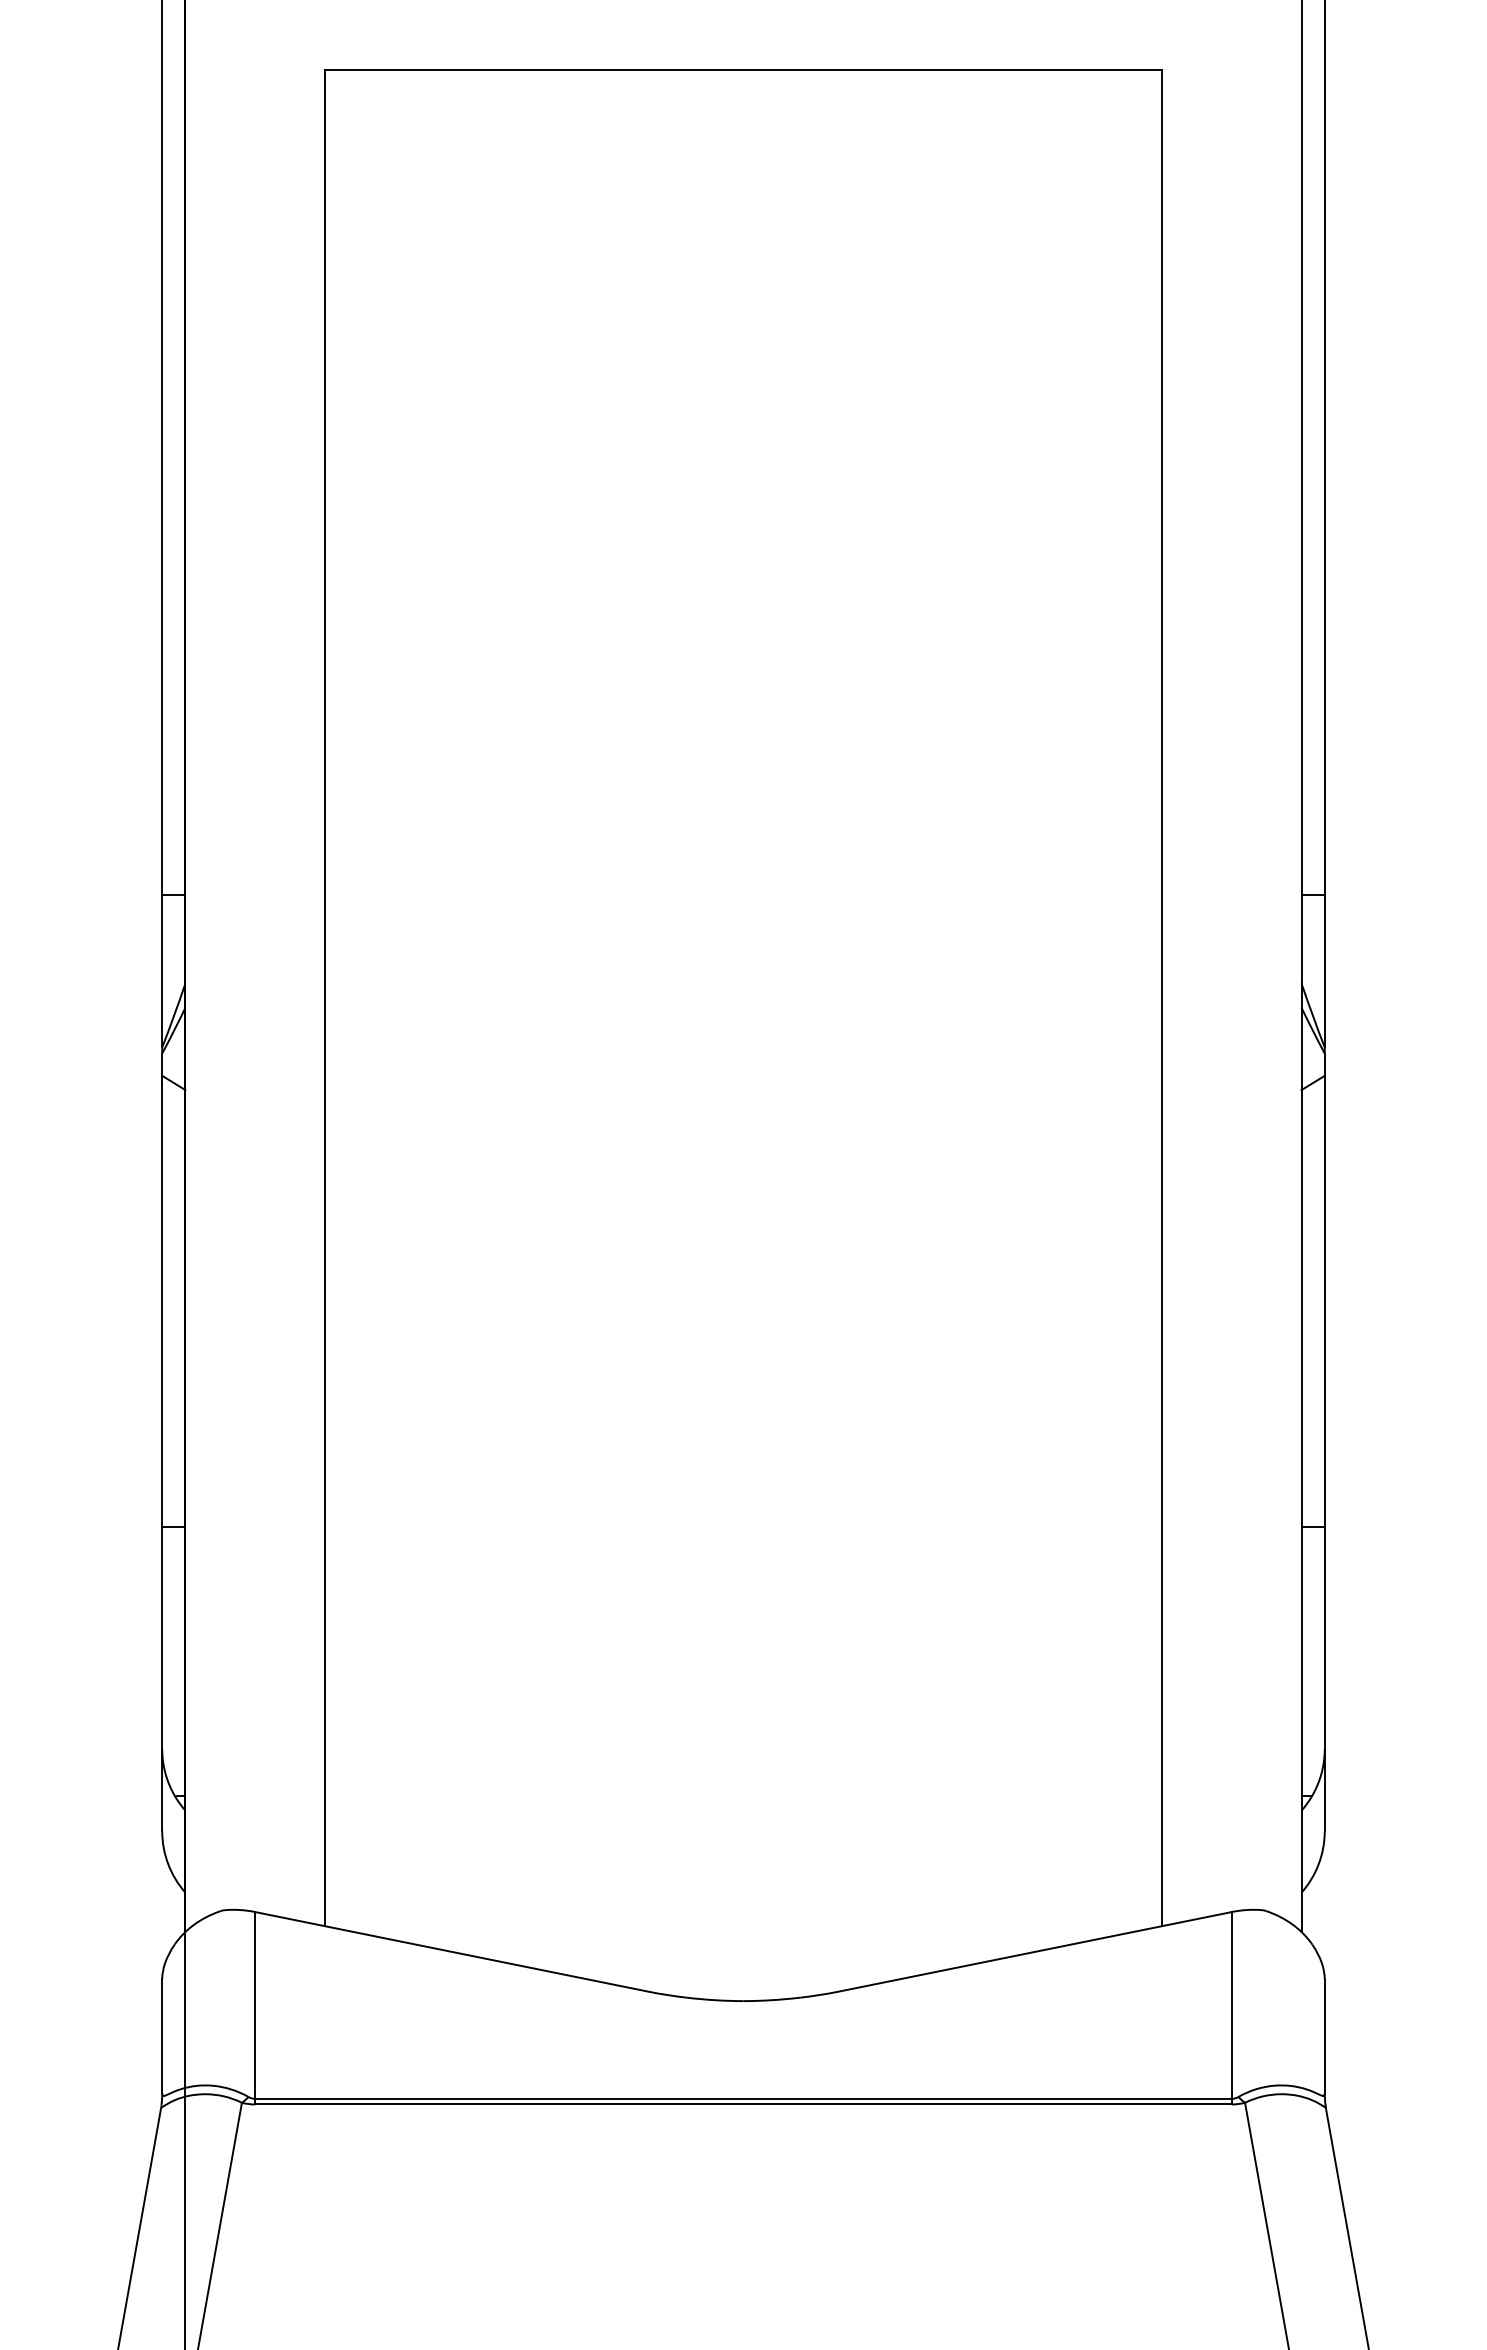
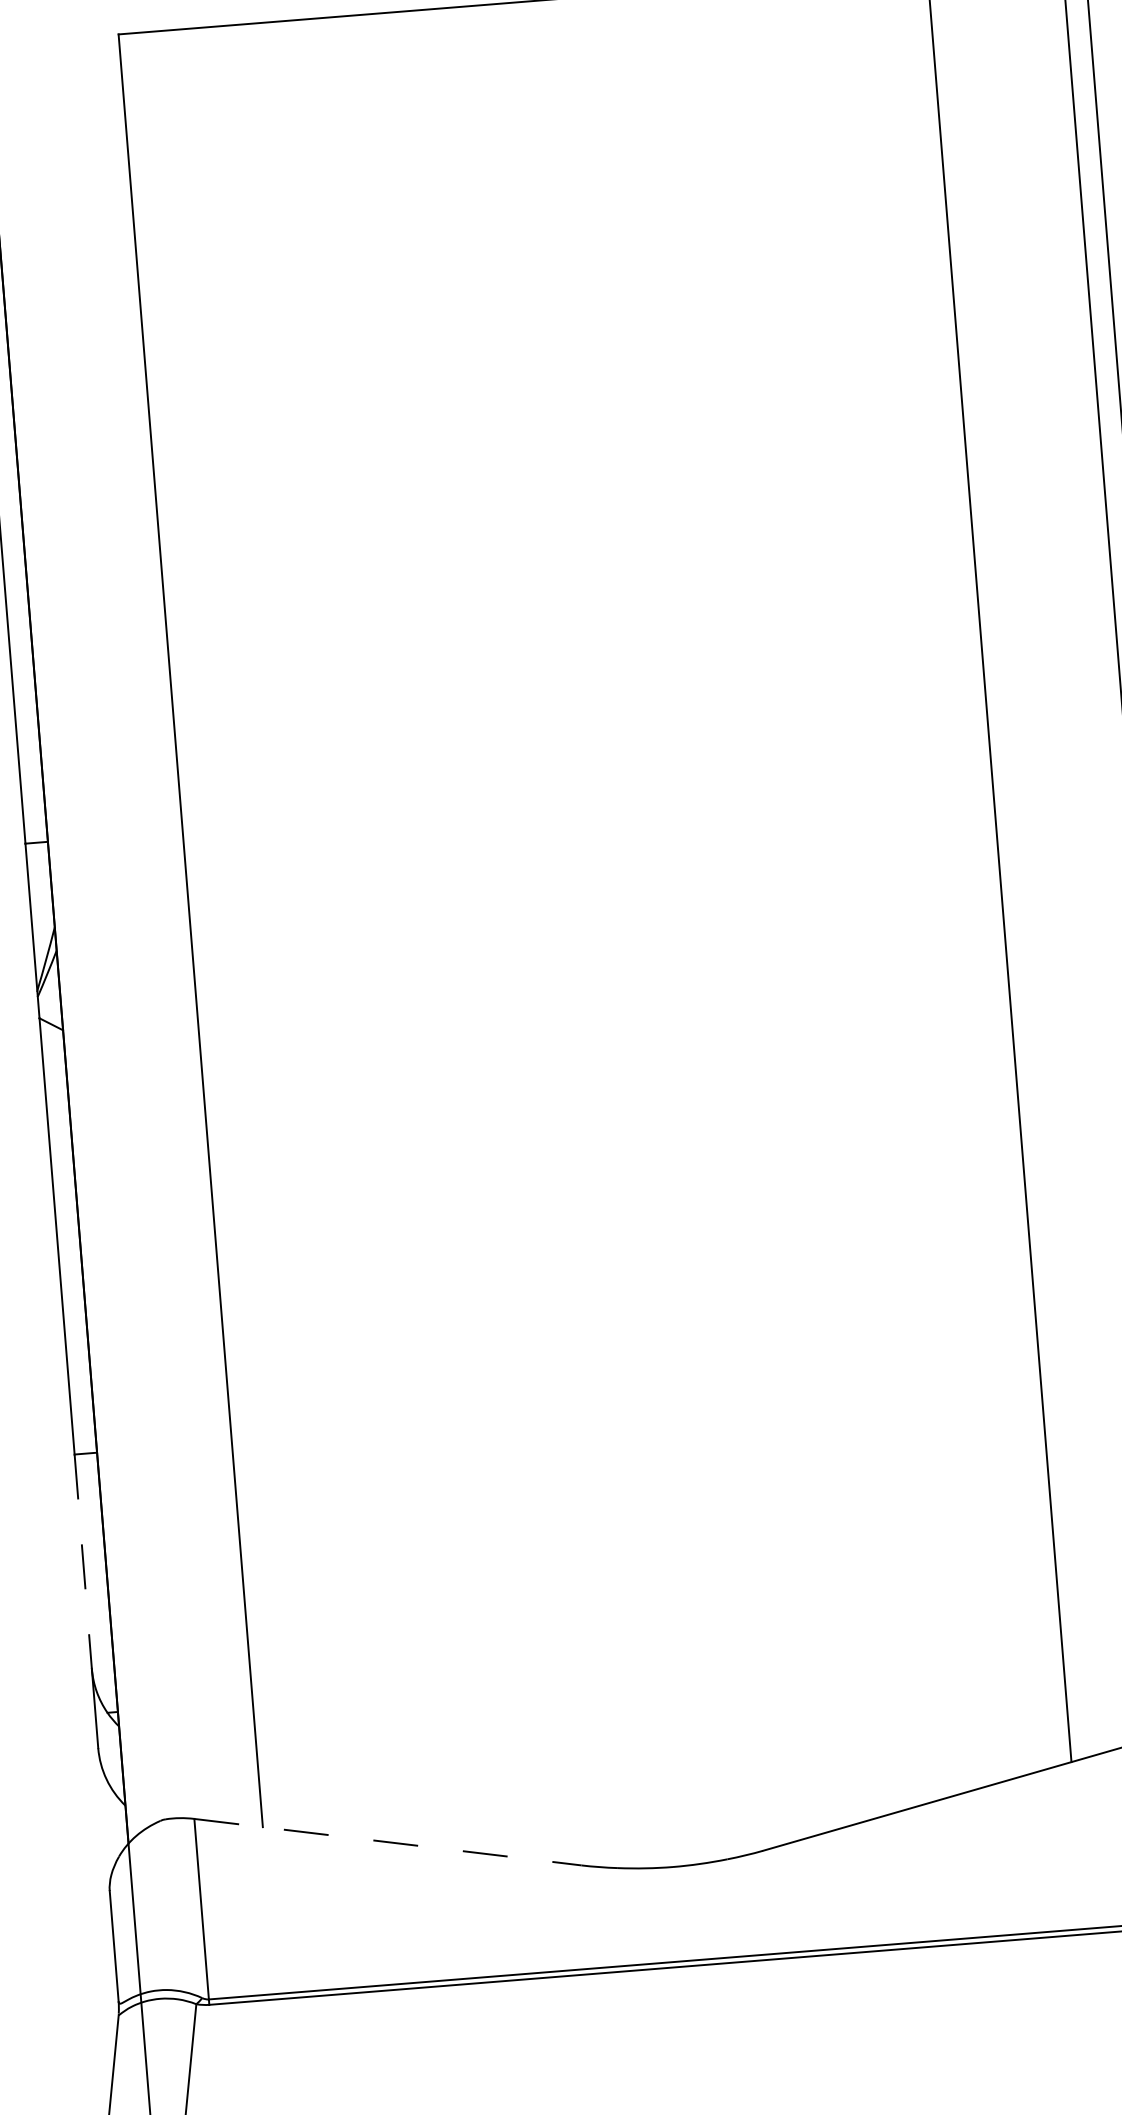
line: (162, 1638) -> (83, 1561), solid -> dashed
line: (452, 1952) -> (388, 1842), solid -> dashed

